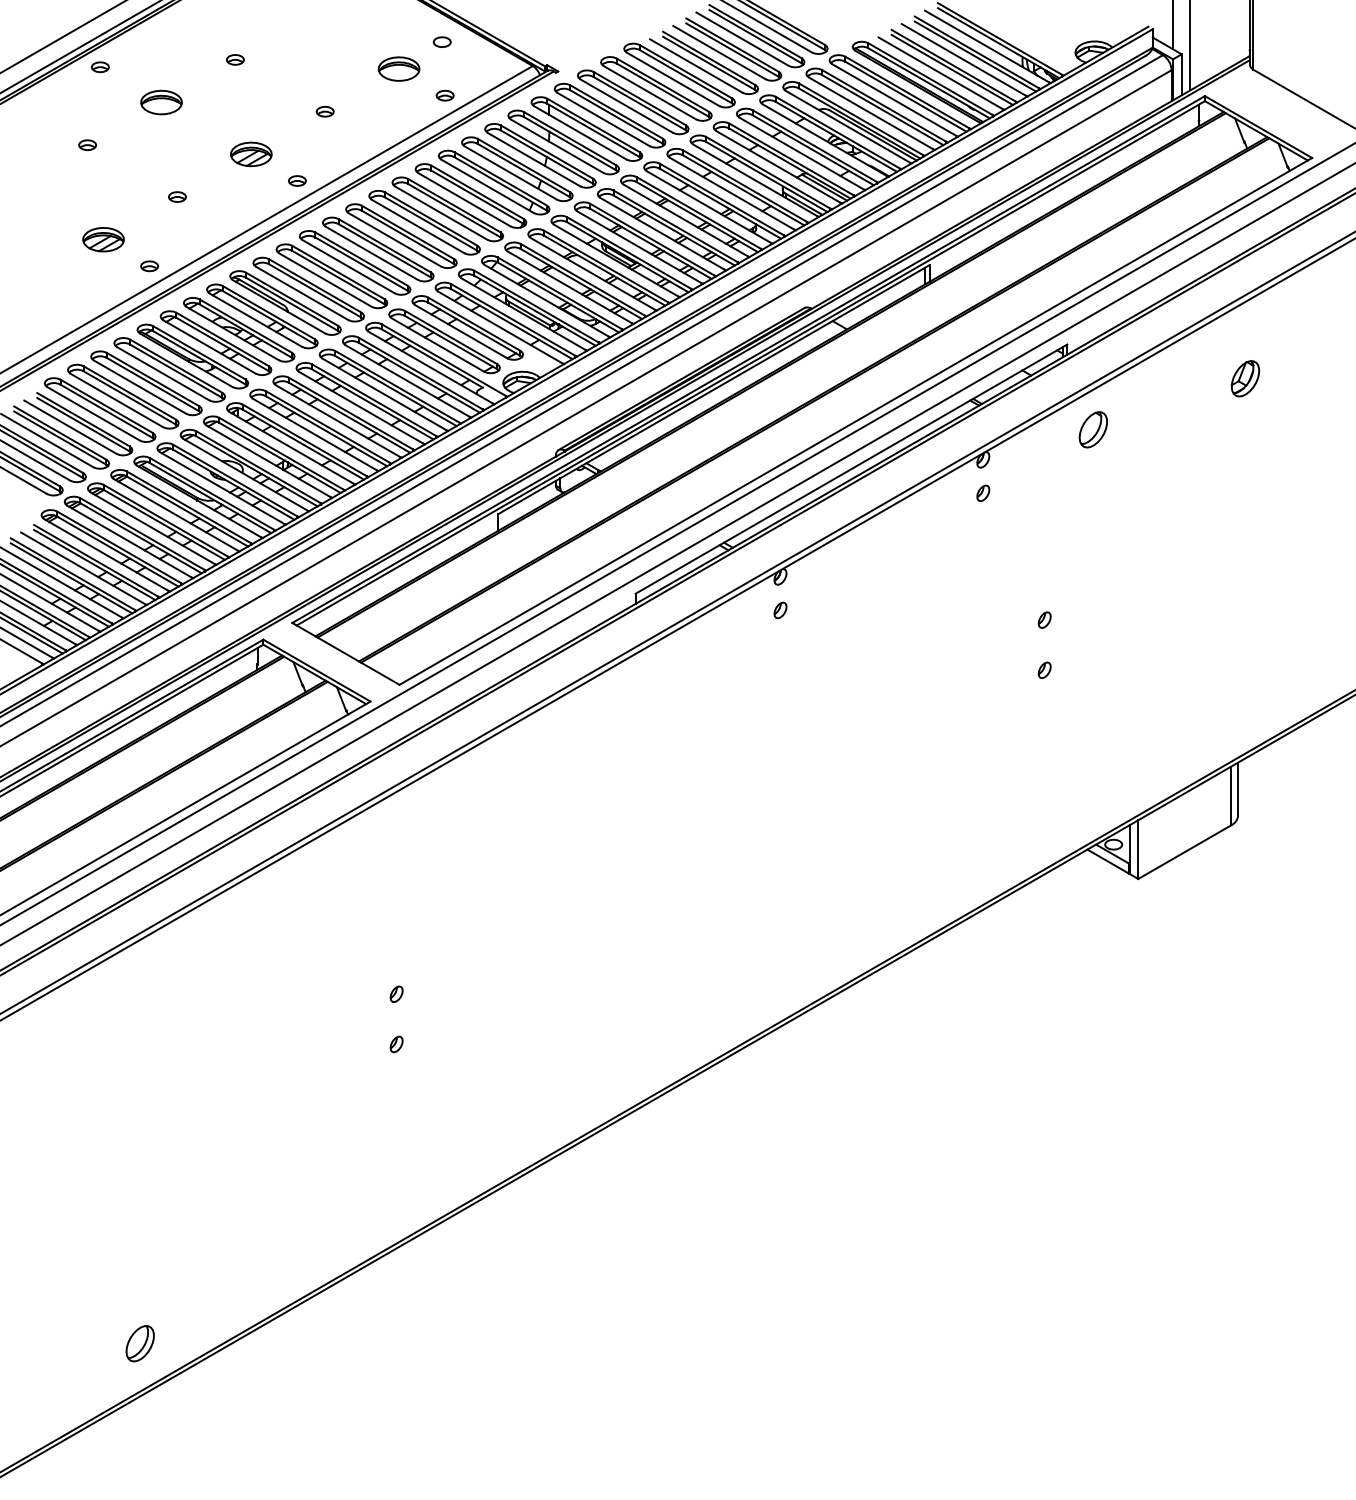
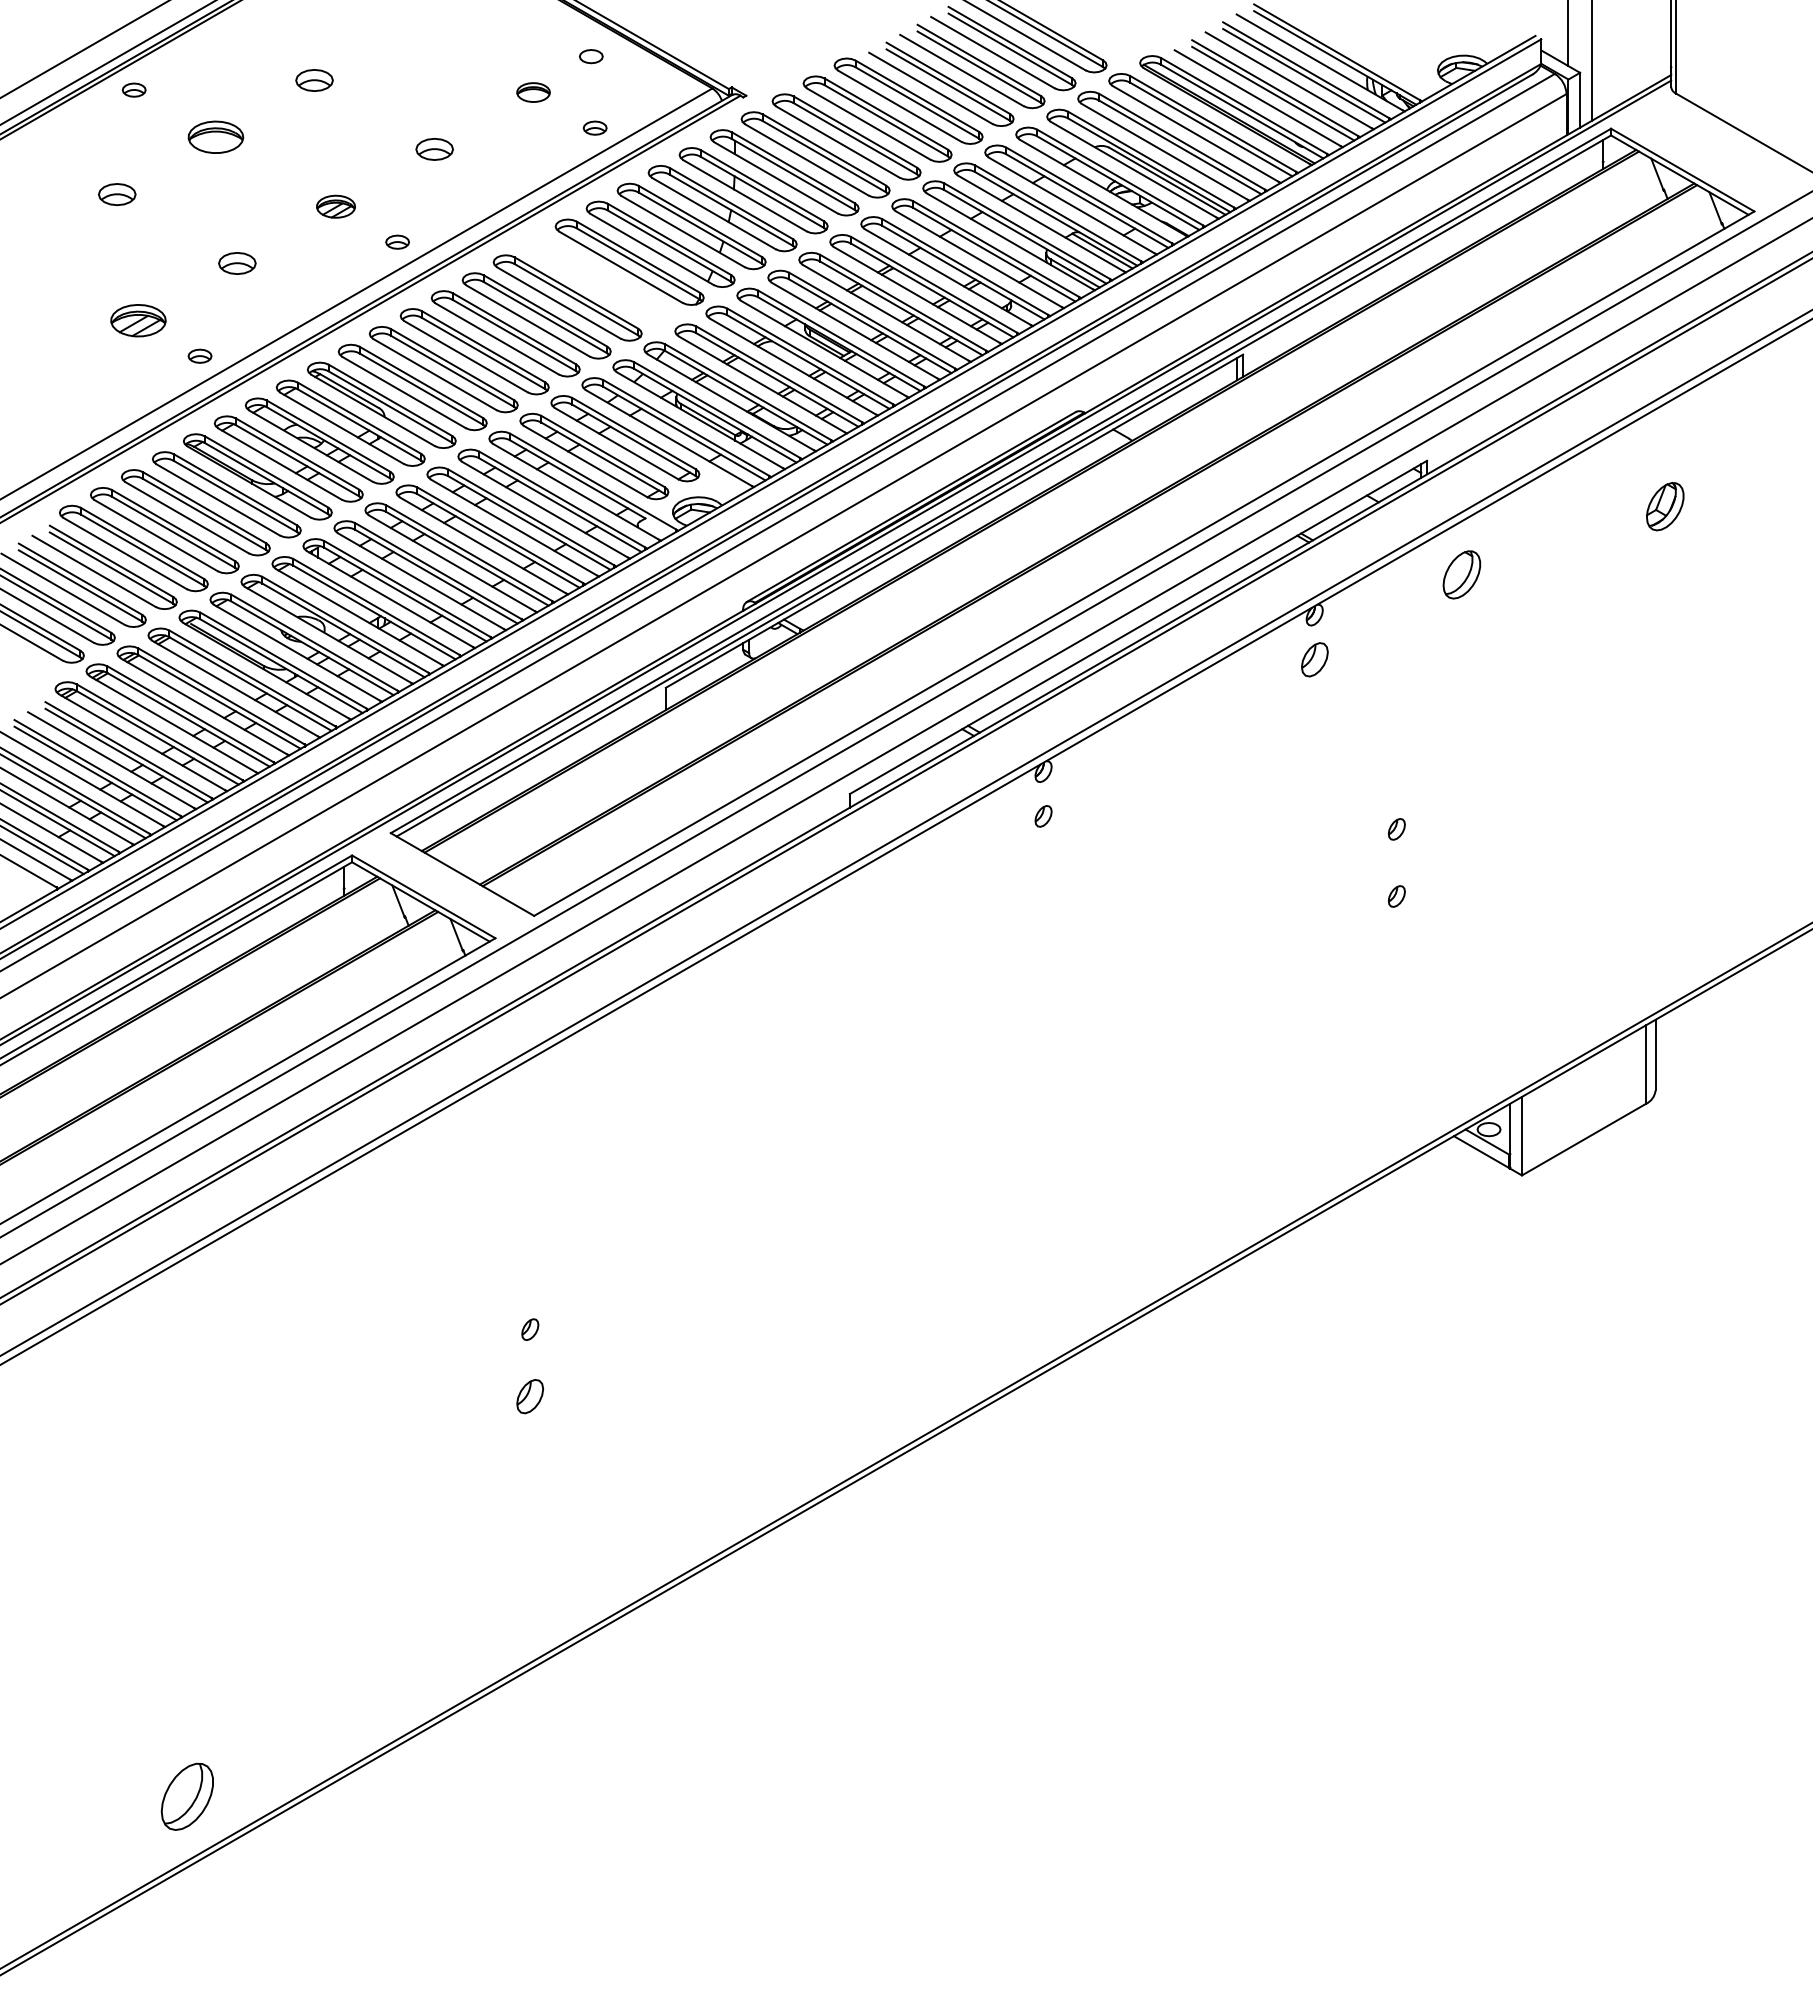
part: (235, 59) -> (314, 79), size x1.6
part: (399, 69) -> (533, 92), size x0.6
part: (324, 111) -> (434, 149), size x1.6
part: (87, 144) -> (116, 193), size x1.6
part: (250, 154) -> (335, 206), size x0.7
part: (176, 196) -> (236, 263), size x1.6
part: (447, 208) -> (598, 279), removed
part: (983, 493) -> (1314, 659), size x1.6
part: (396, 1044) -> (530, 1396), size x1.6
part: (140, 1343) -> (187, 1796), size x1.4

